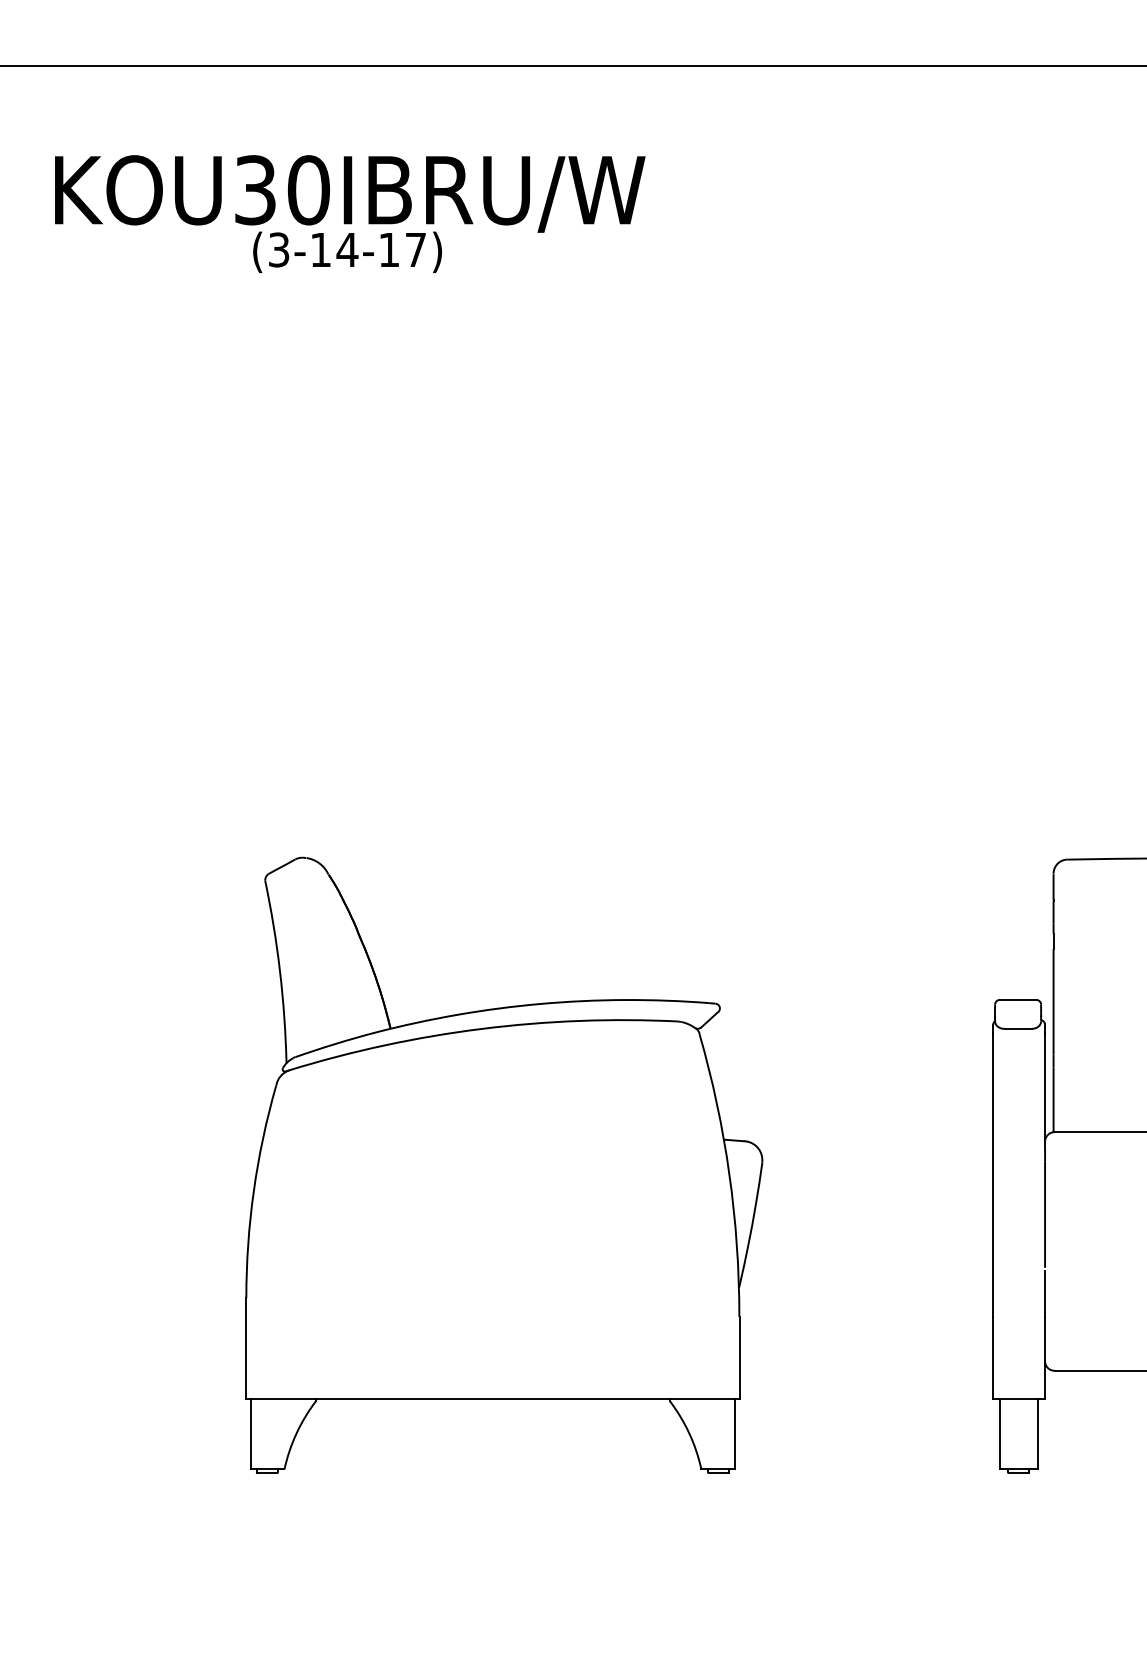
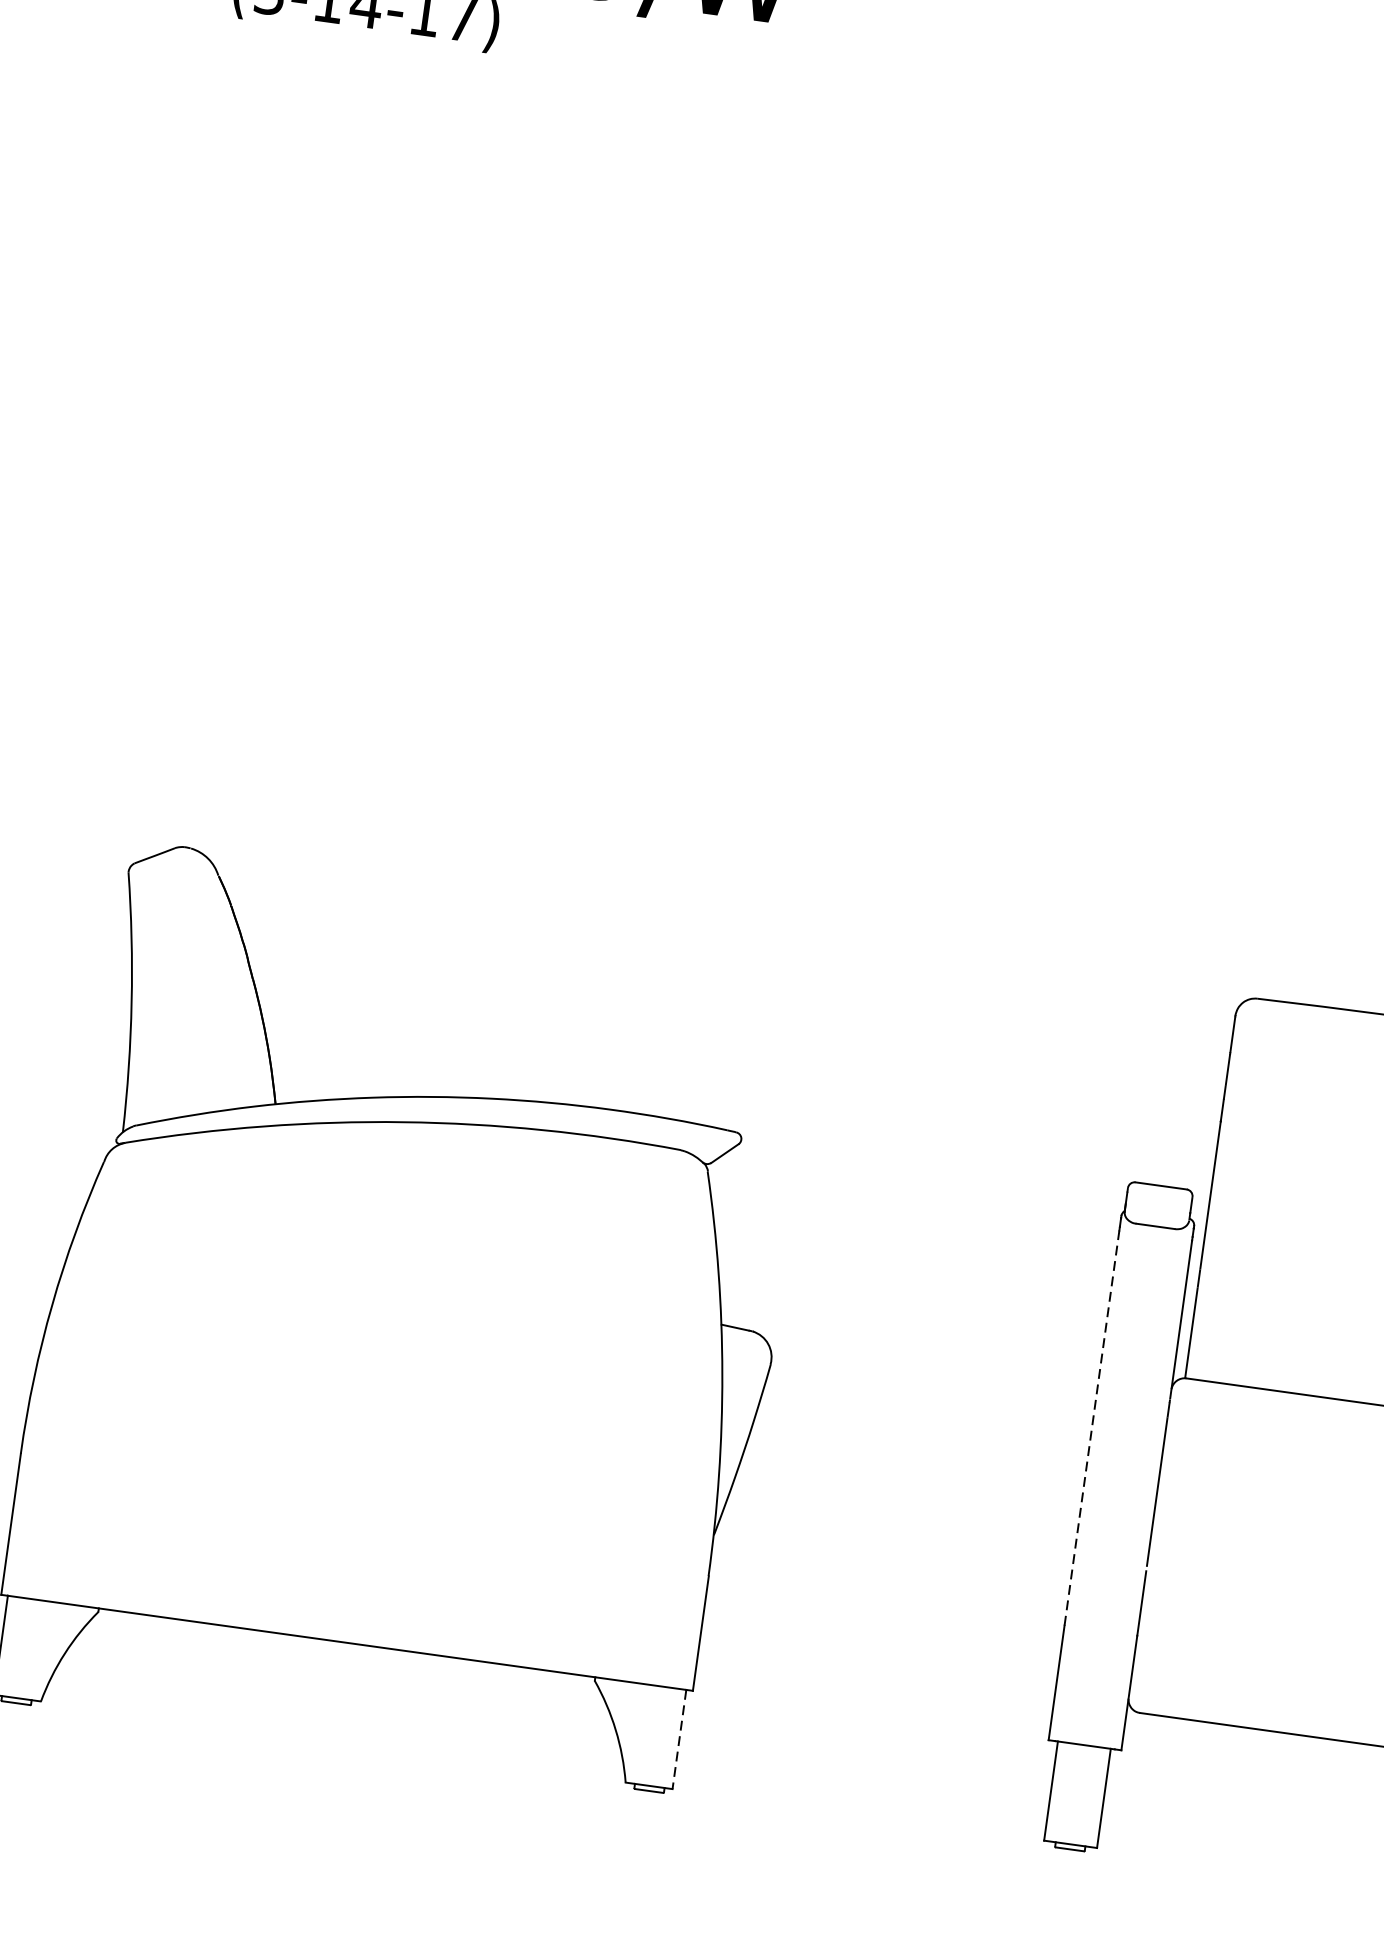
line: (993, 1176) -> (1092, 1428), solid -> dashed
line: (734, 1434) -> (678, 1740), solid -> dashed

